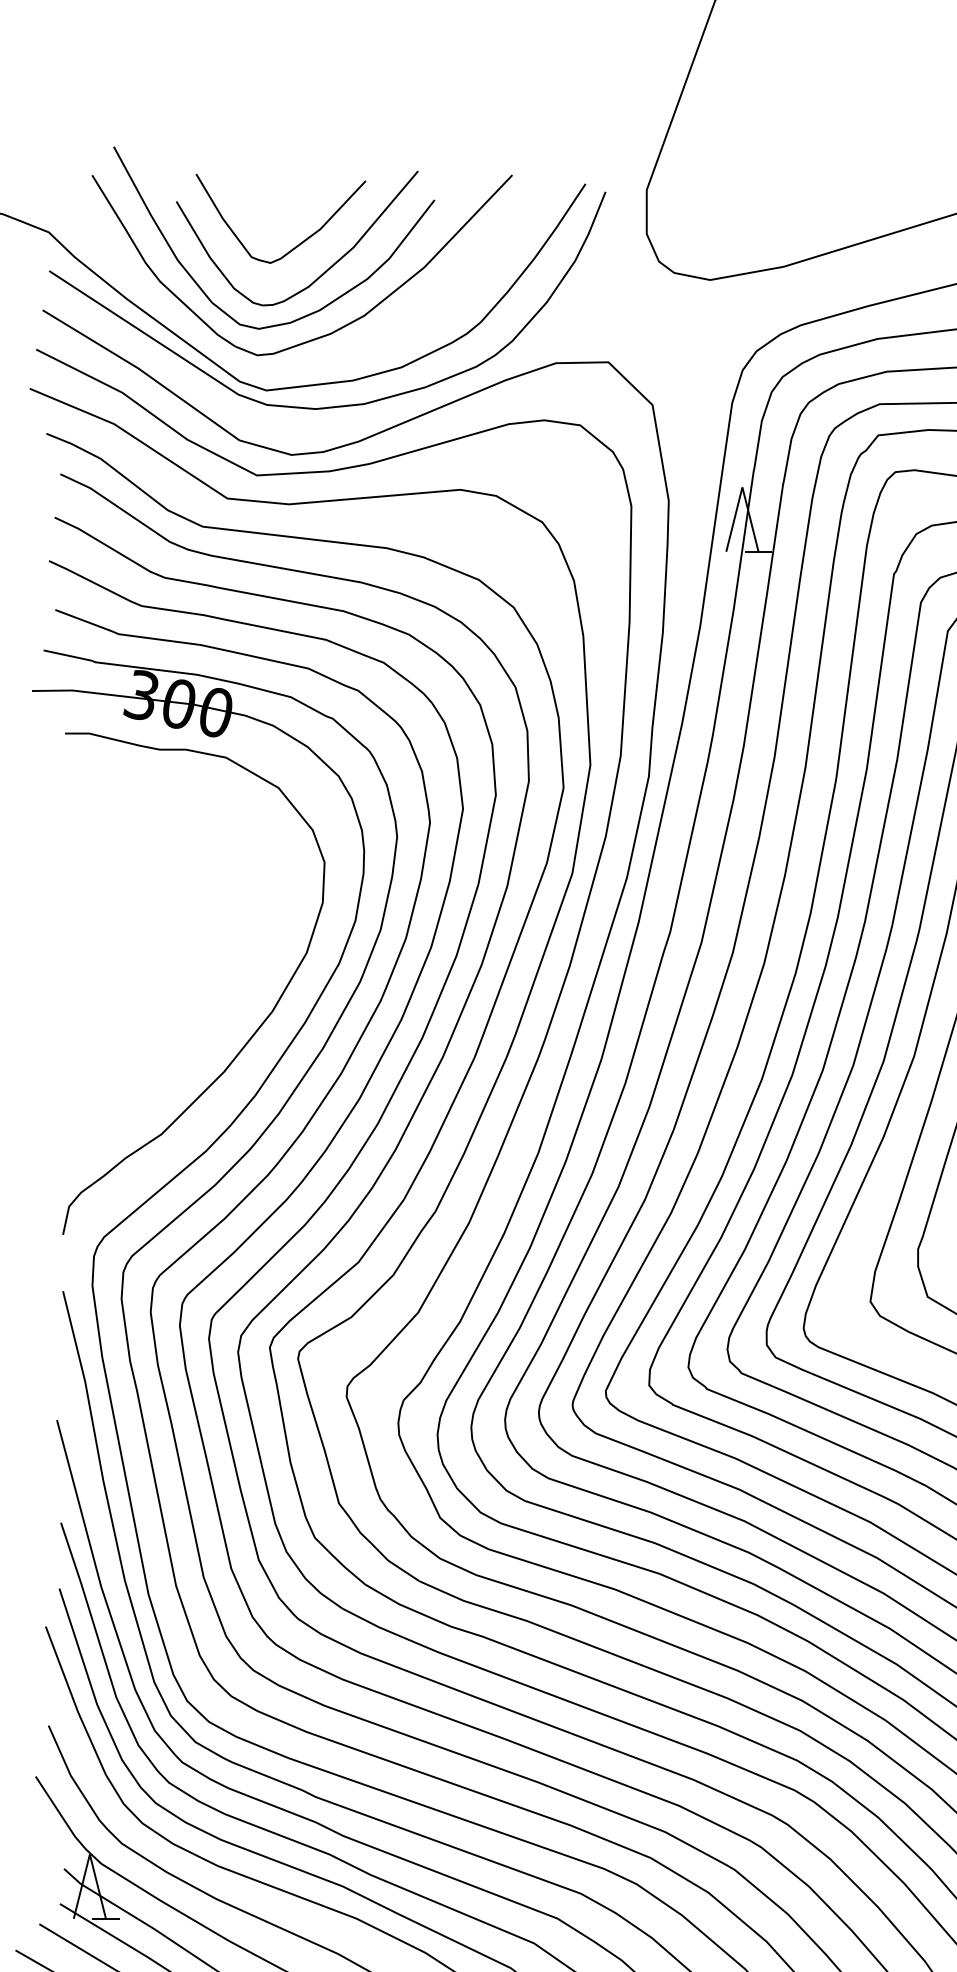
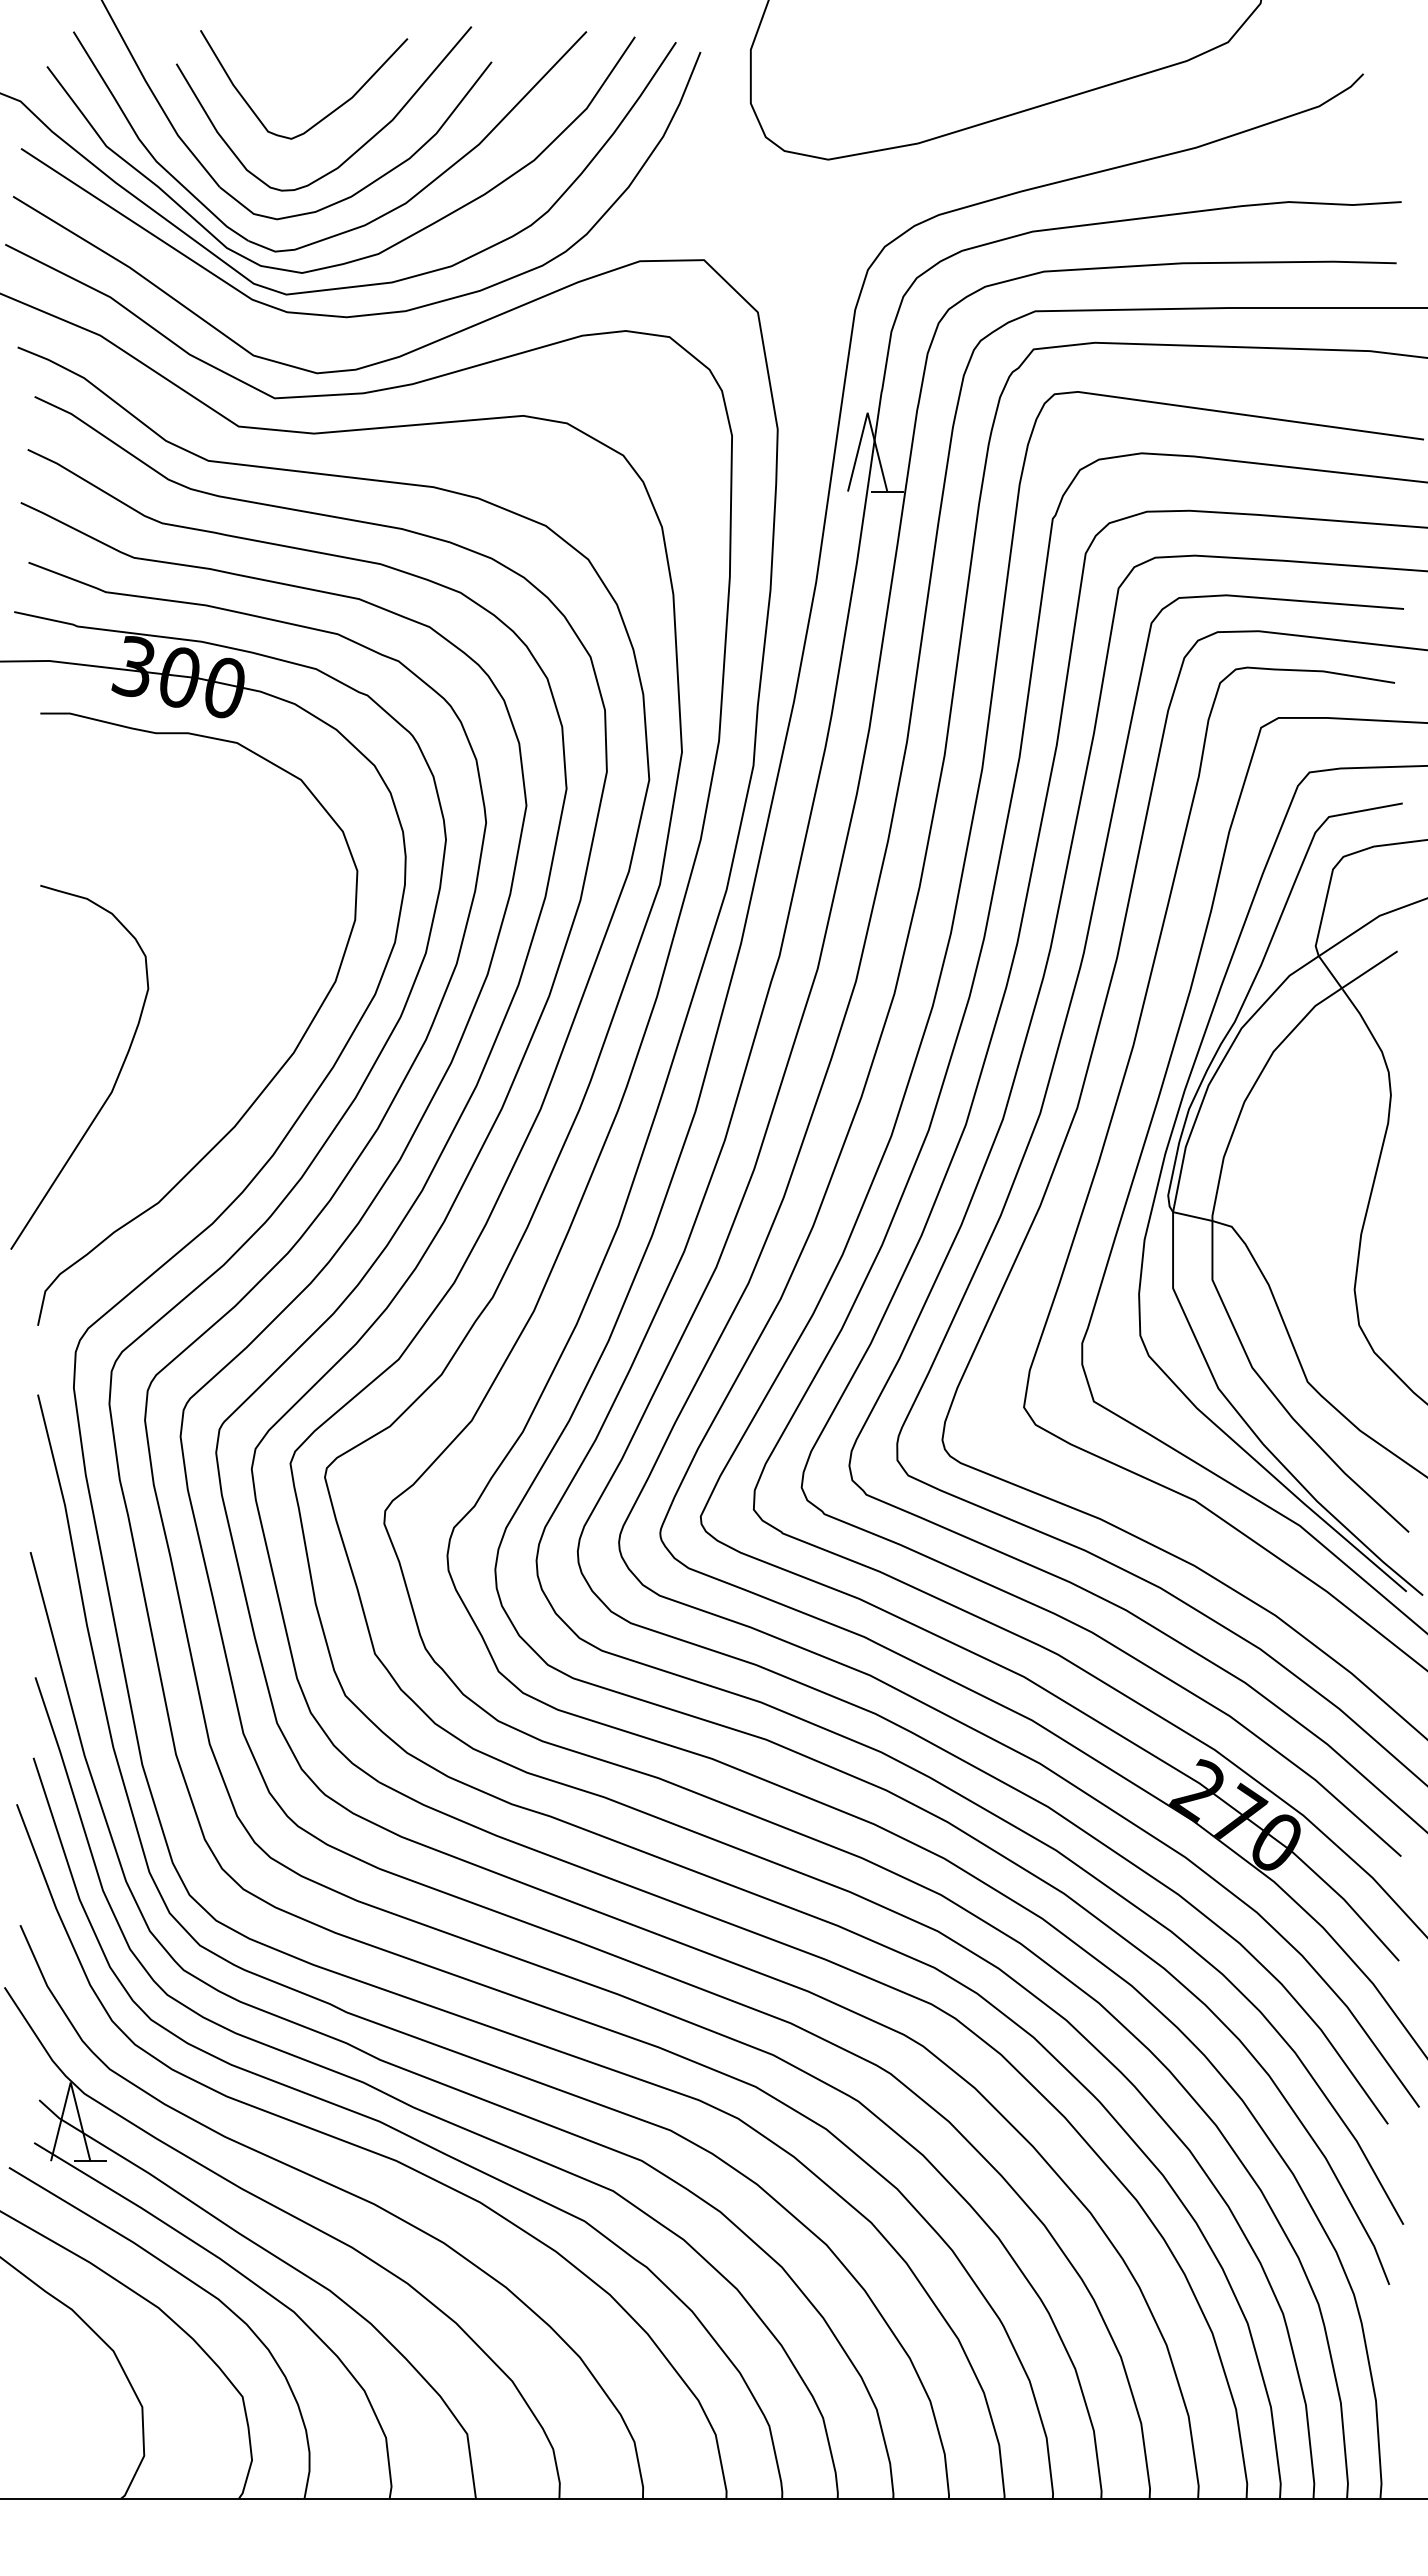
curve: (350, 351) -> (389, 246), added
curve: (125, 1035) -> (114, 1082), added

